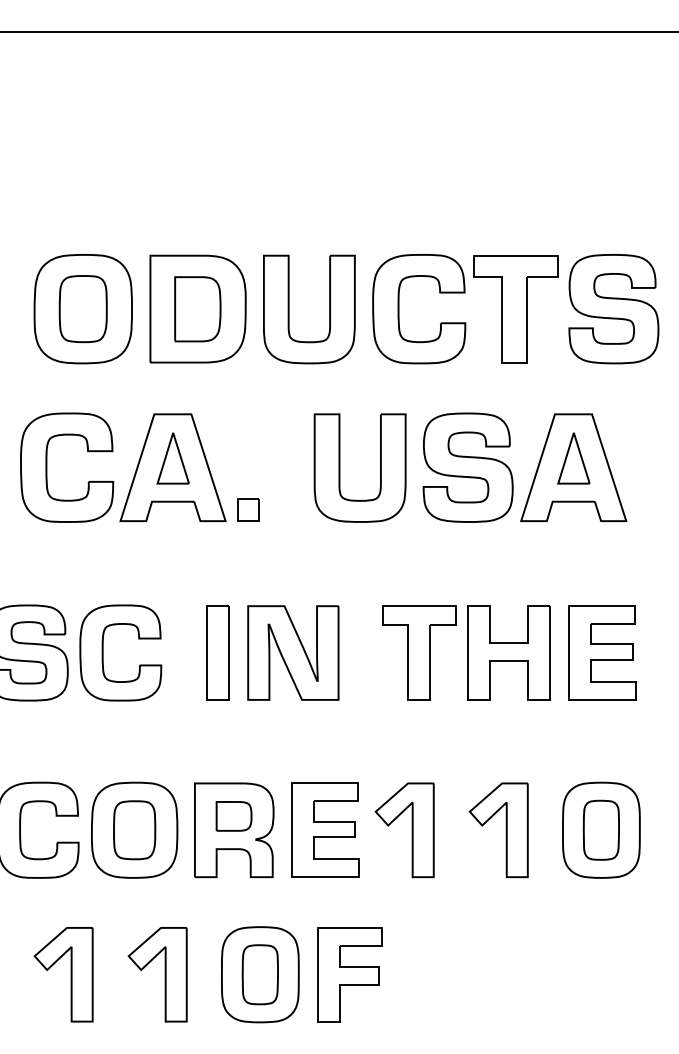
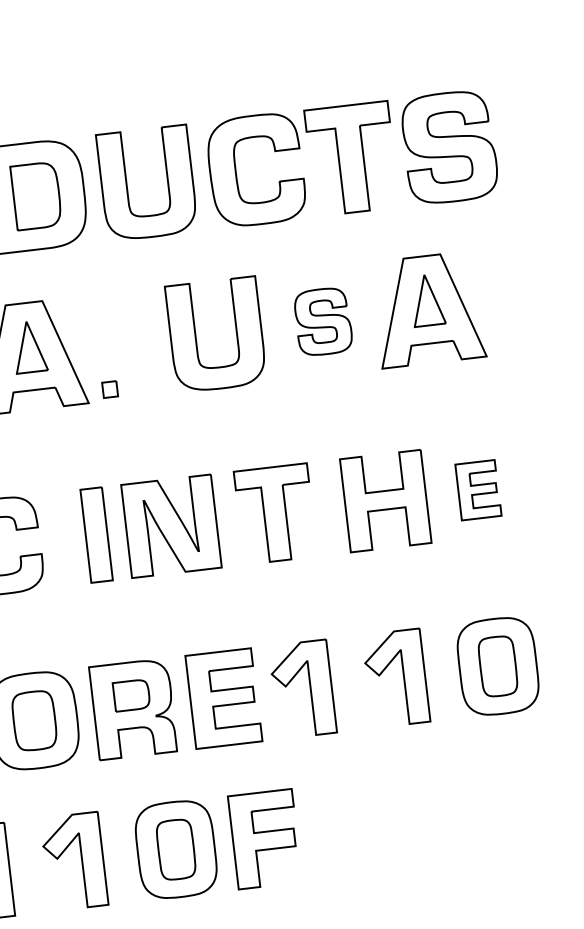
part: (467, 467) -> (322, 321), size x0.6
part: (248, 509) -> (110, 388), size x0.7
part: (419, 652) -> (275, 513), moved
part: (602, 652) -> (478, 489), size x0.6

